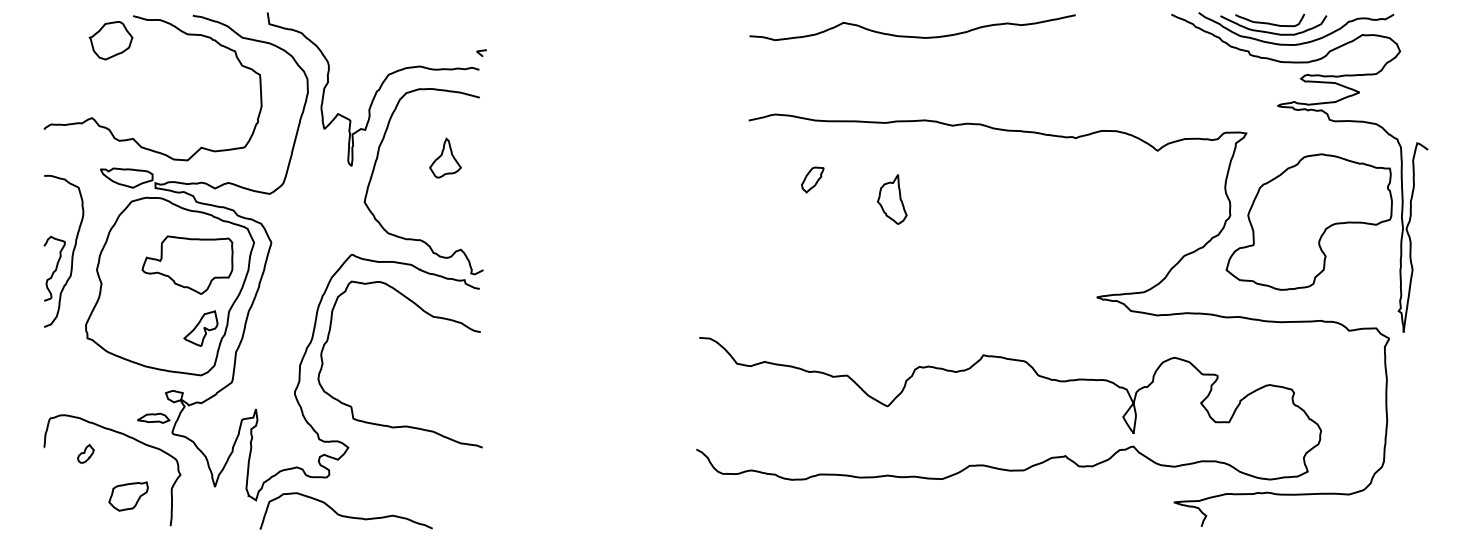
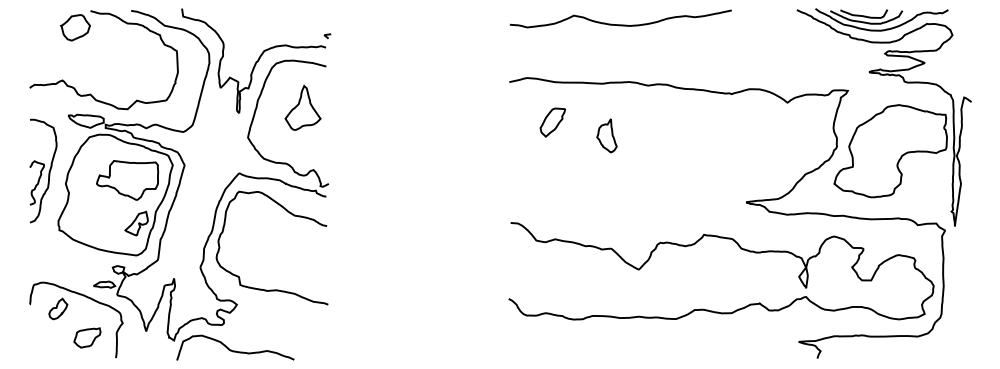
part: (444, 157) -> (302, 107), size x1.67
part: (812, 179) -> (552, 122), size x1.67
curve: (1038, 376) -> (741, 249), moved
part: (86, 453) -> (58, 308), size x1.67

